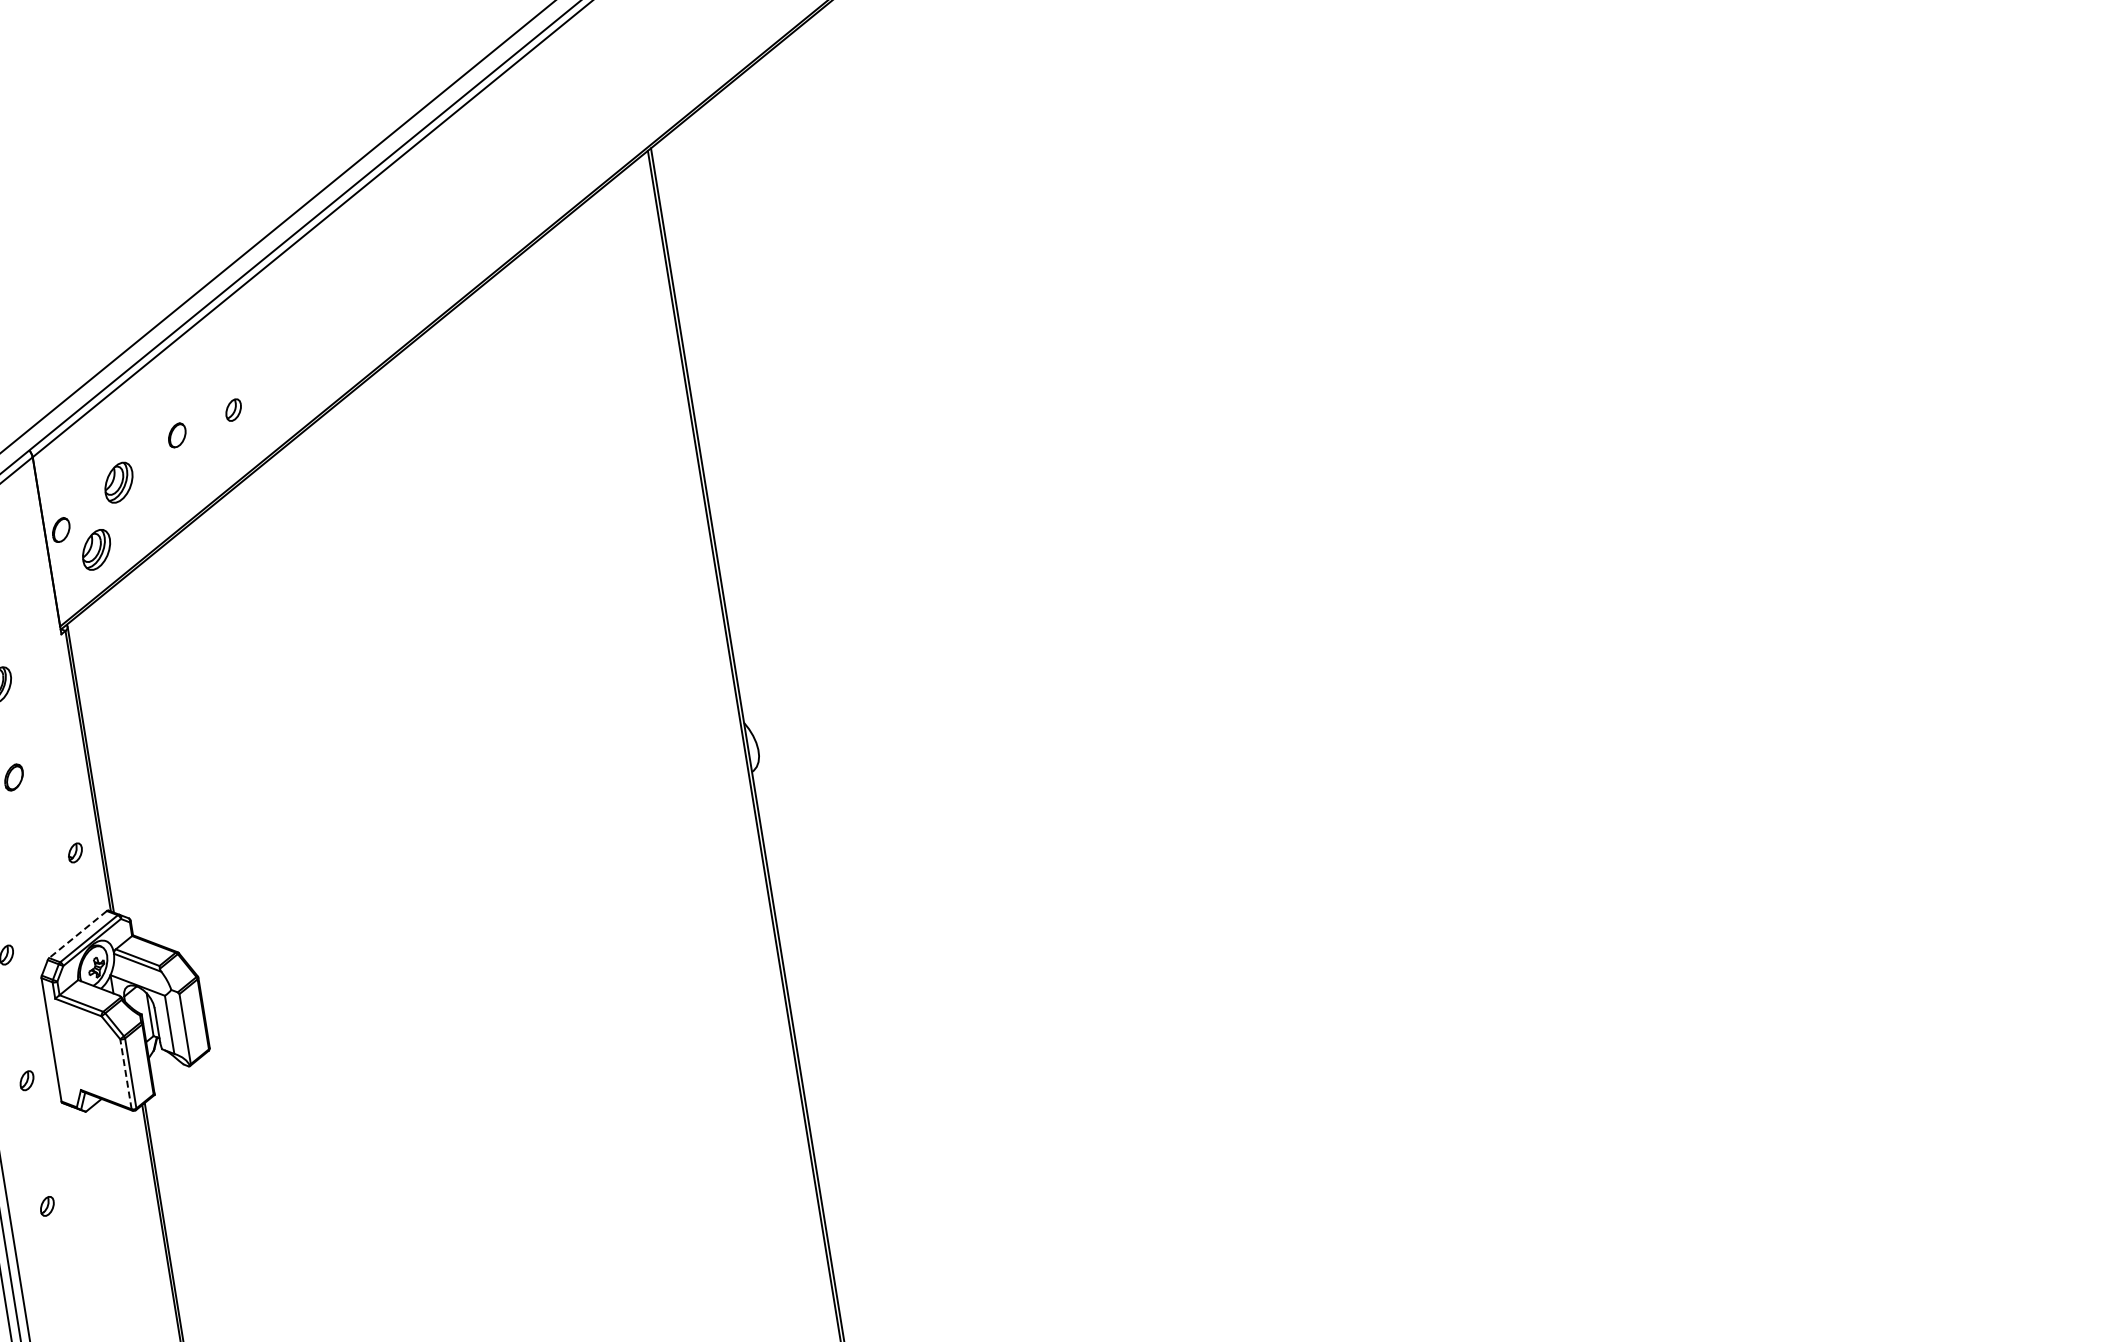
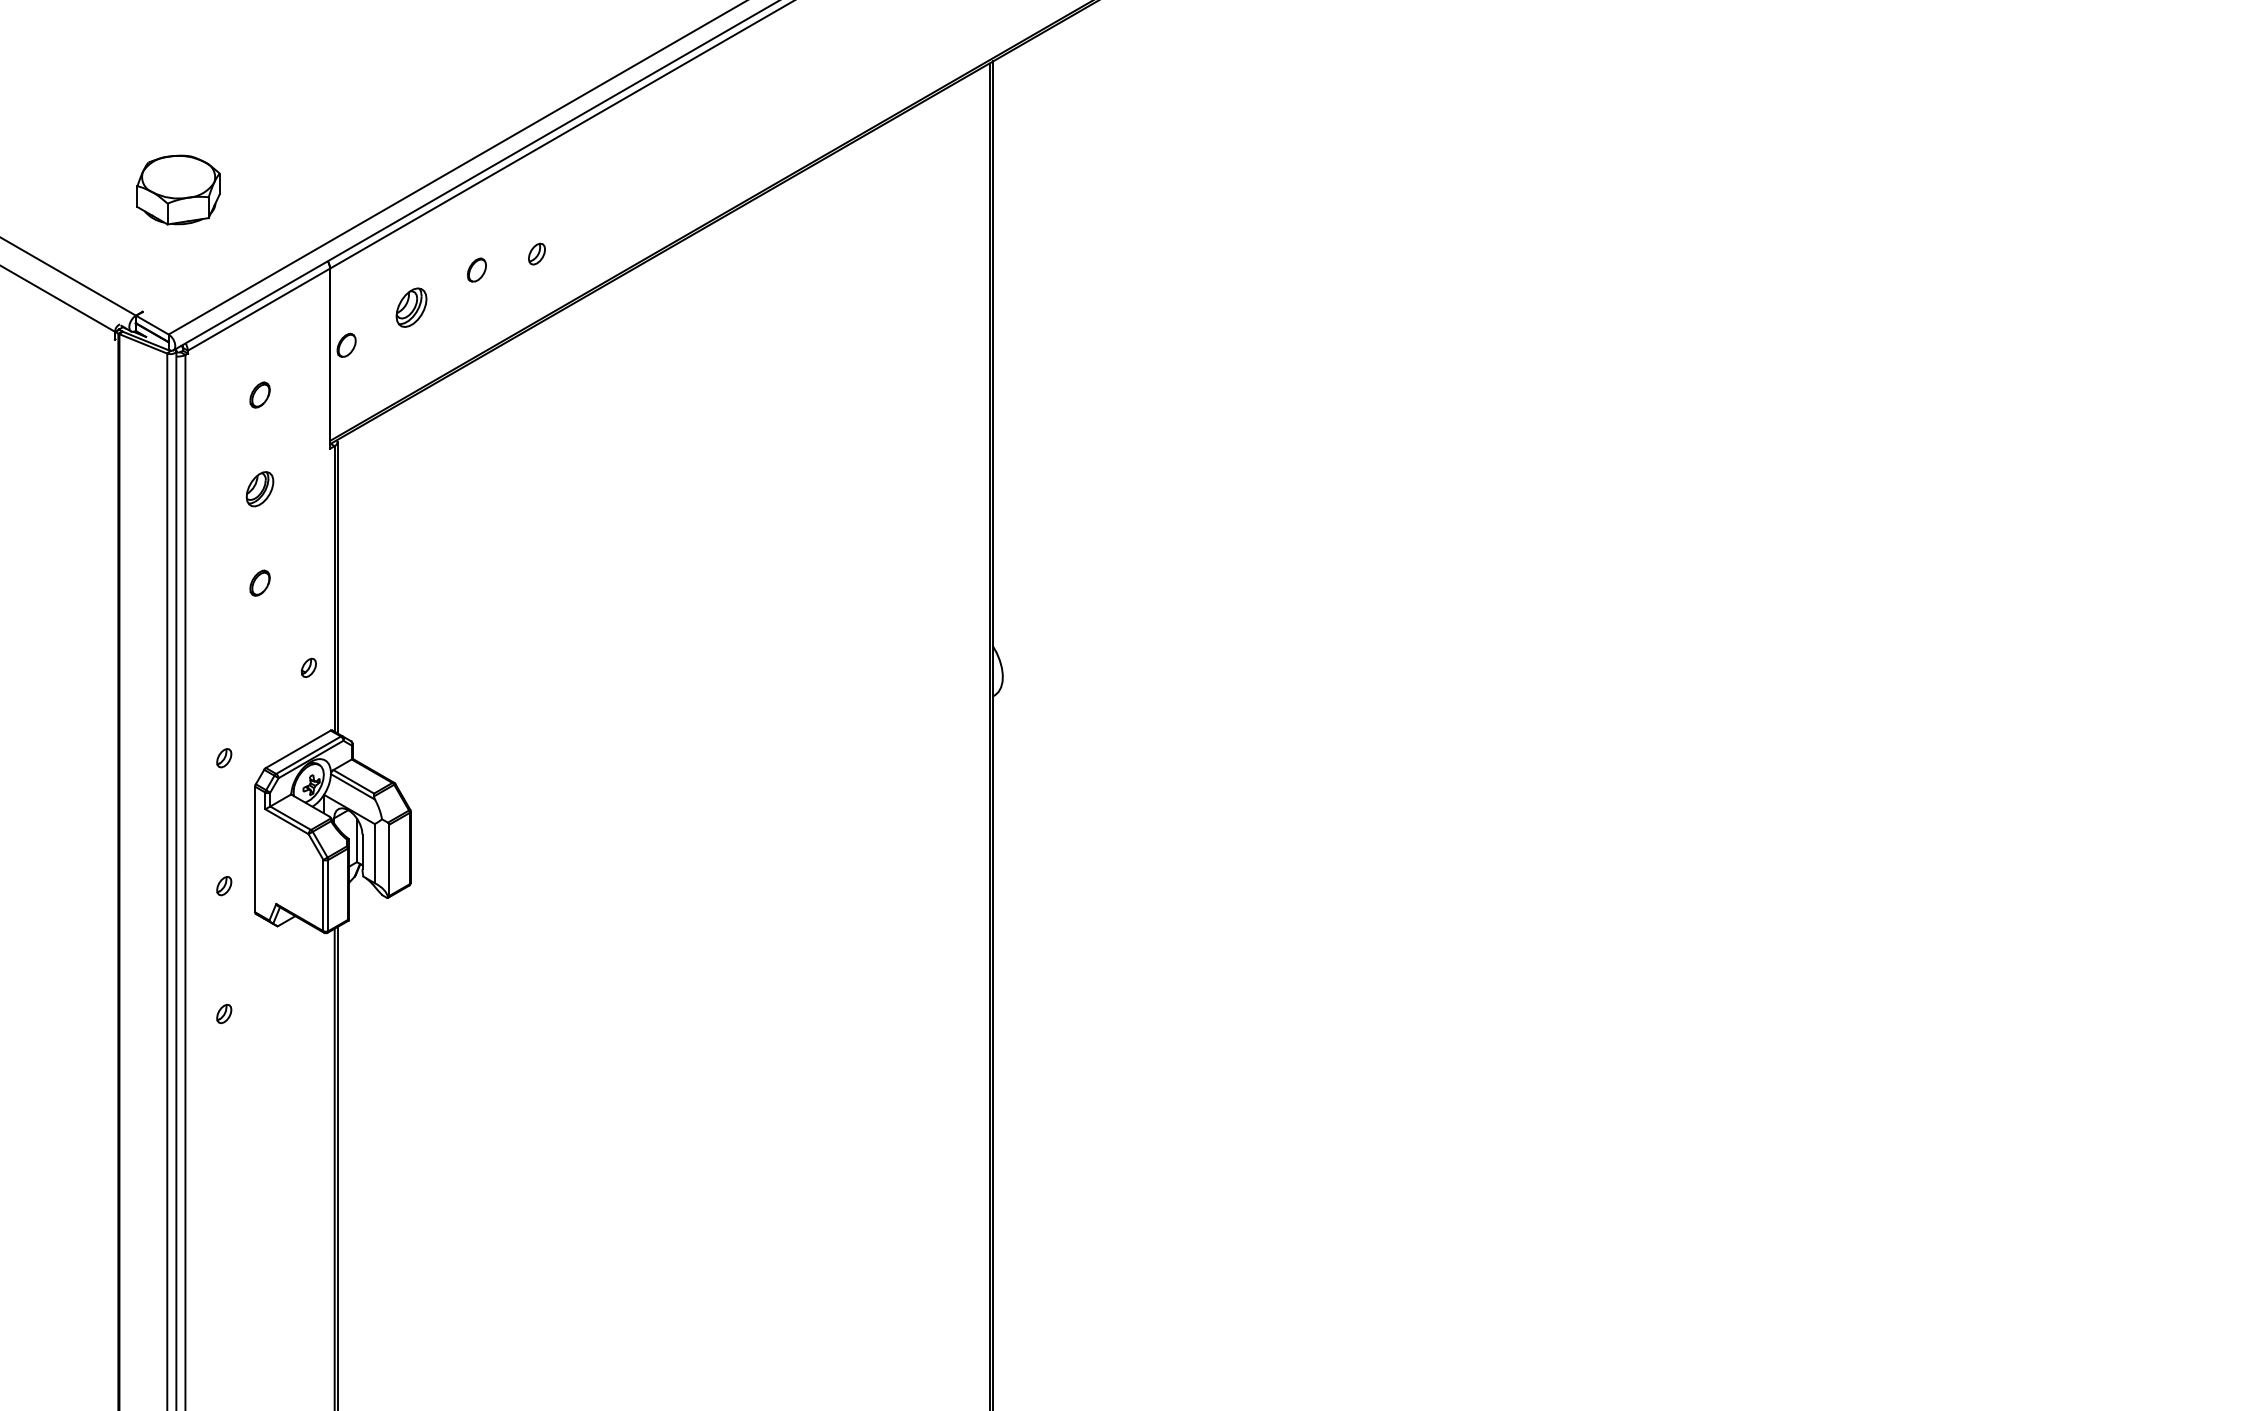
part: (96, 549) -> (378, 370), removed
line: (77, 934) -> (297, 749), dashed -> solid
line: (126, 1074) -> (323, 895), dashed -> solid

